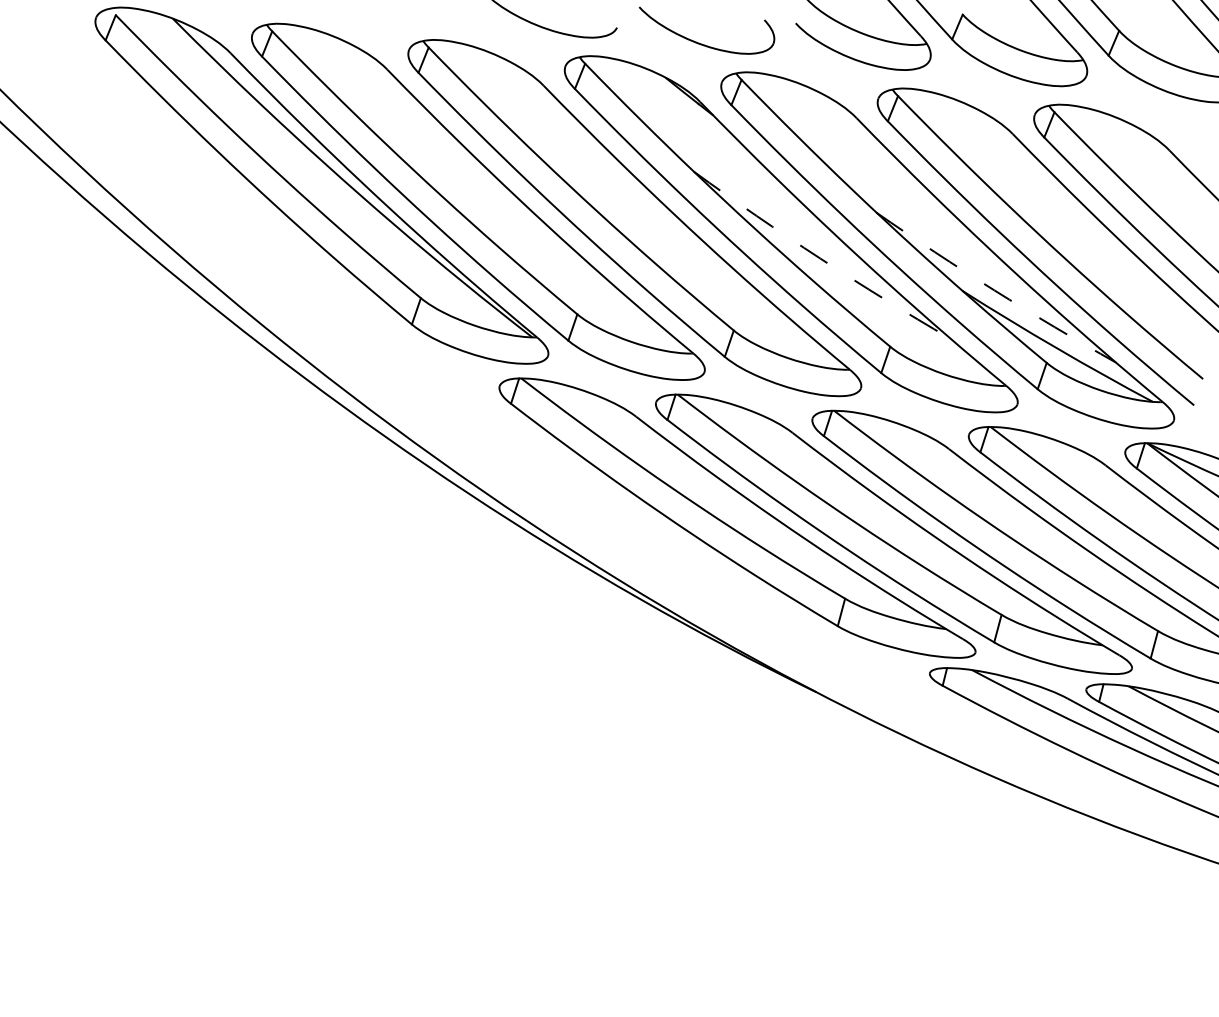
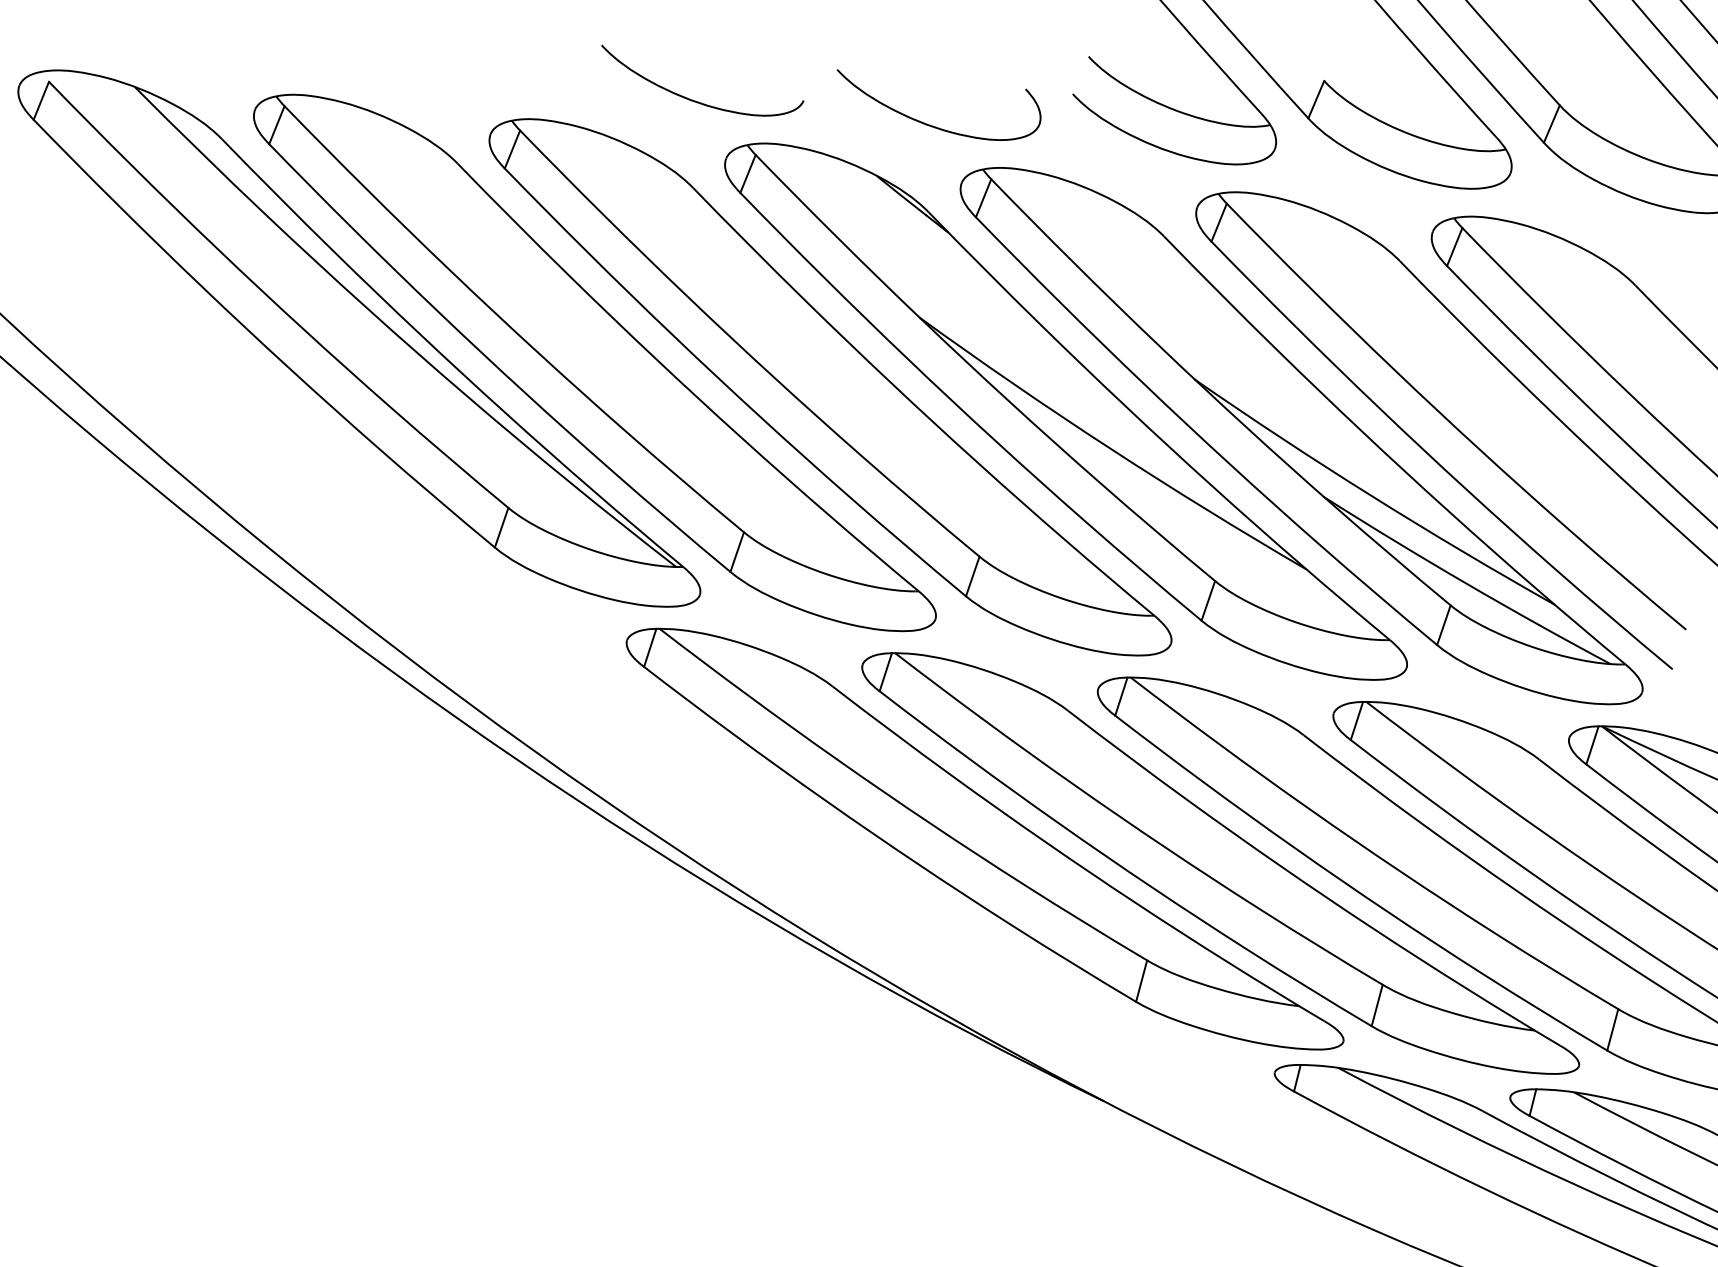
arc: (820, 258) -> (1110, 448), dashed -> solid
arc: (994, 290) -> (1372, 496), dashed -> solid

